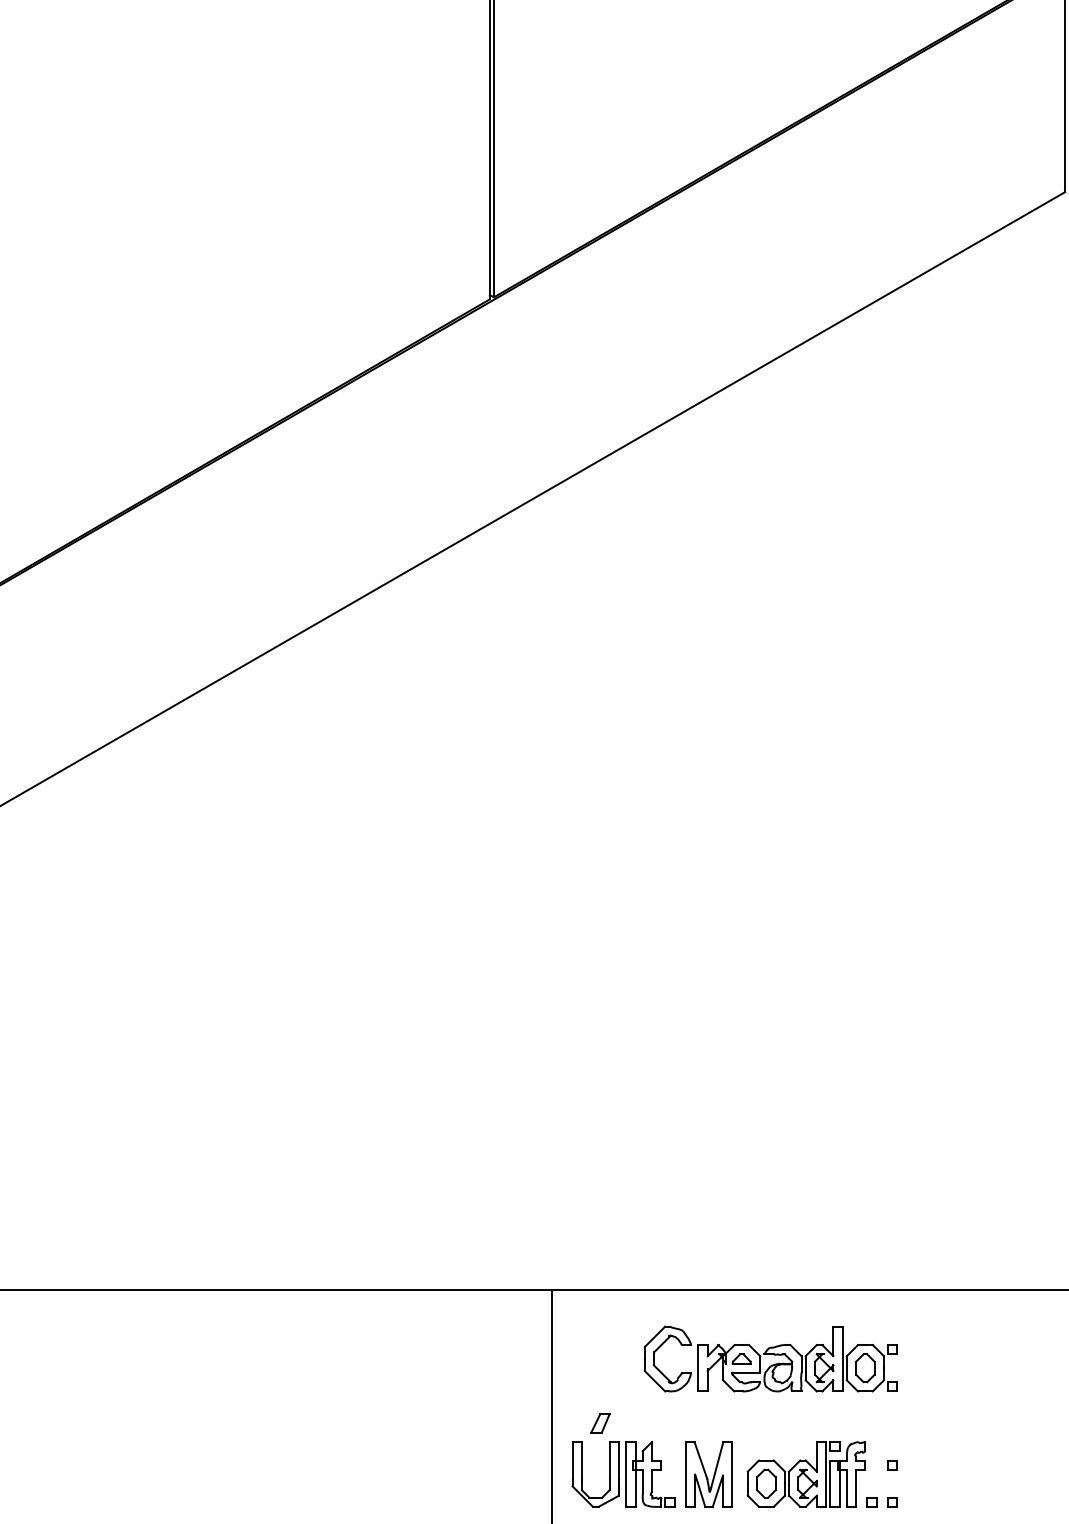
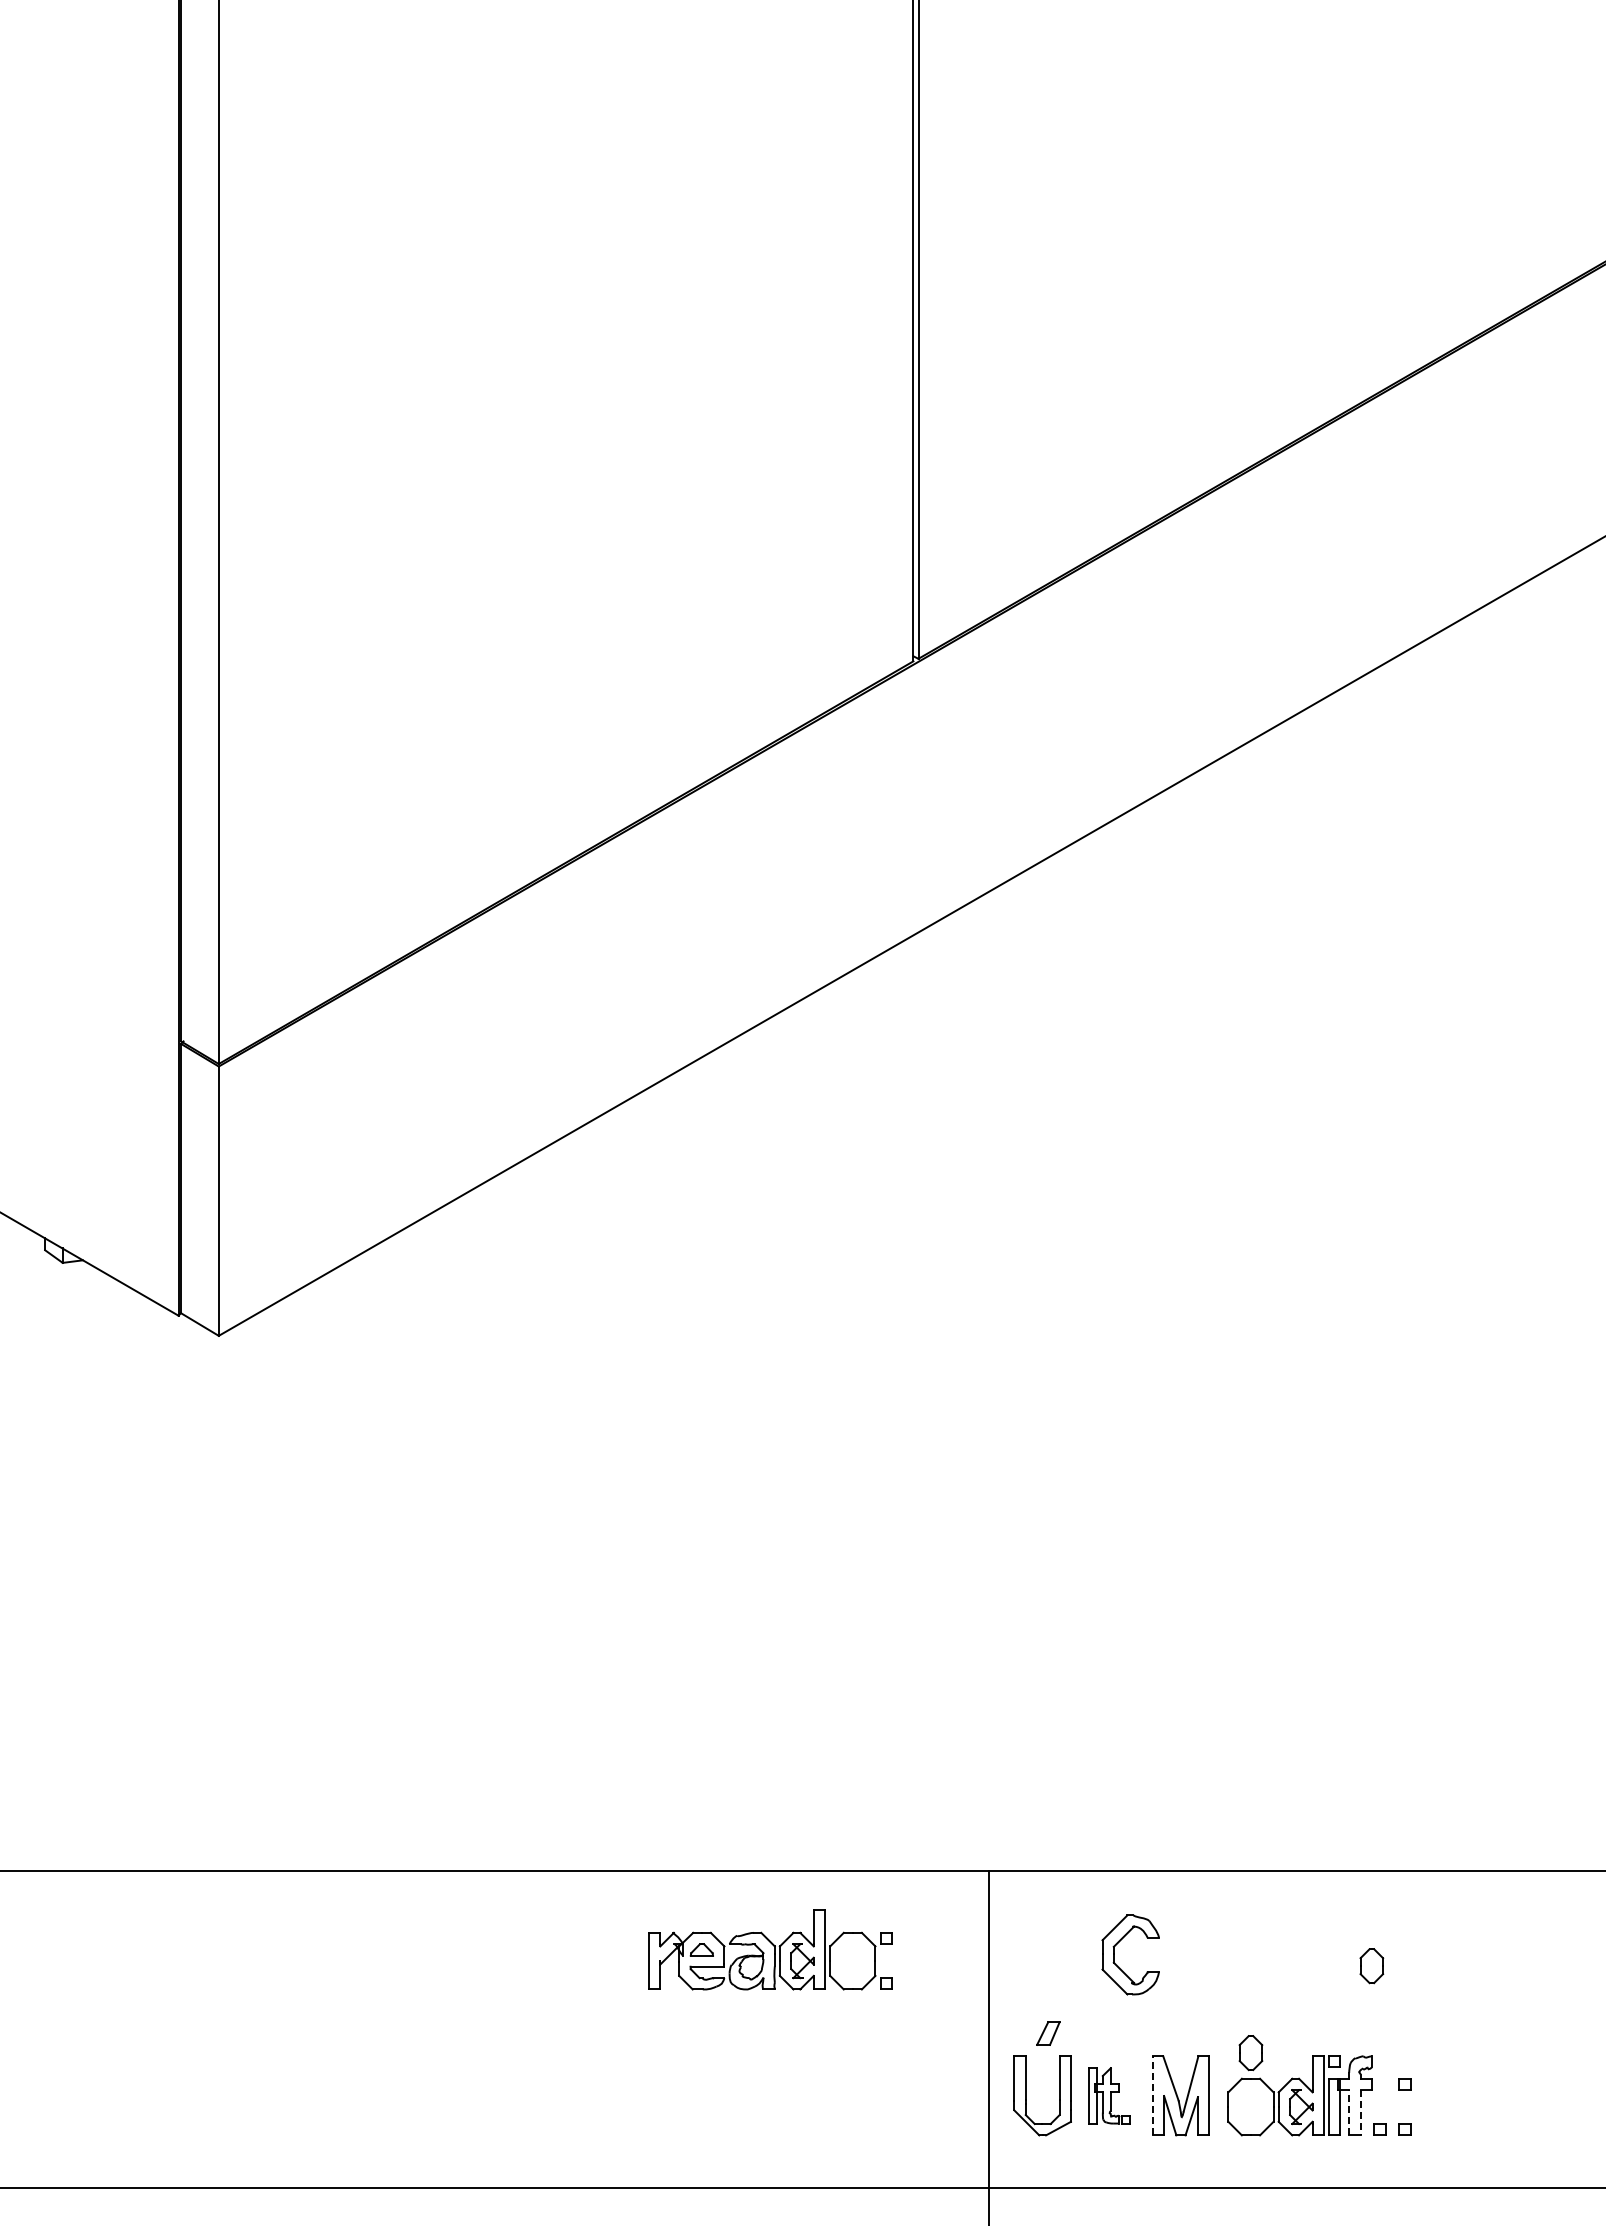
part: (797, 1358) -> (770, 1949), moved
part: (650, 1474) -> (1109, 2095), size x0.7
line: (685, 1474) -> (1152, 2095), solid -> dashed
part: (766, 1484) -> (1250, 2053), moved
line: (847, 1488) -> (1349, 2112), solid -> dashed
line: (856, 1488) -> (1360, 2112), solid -> dashed

